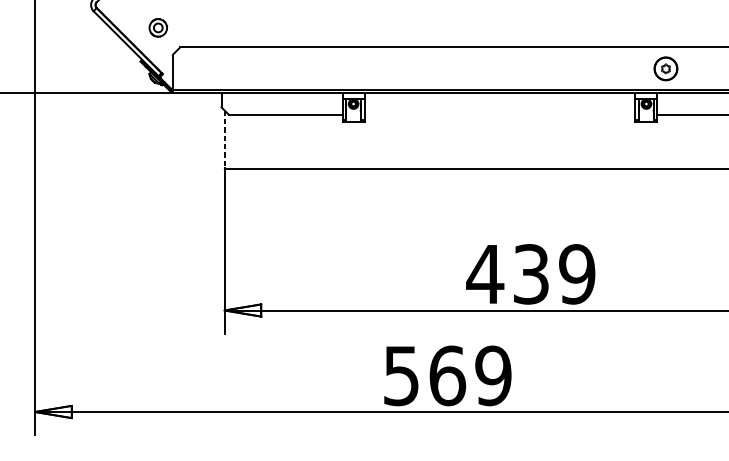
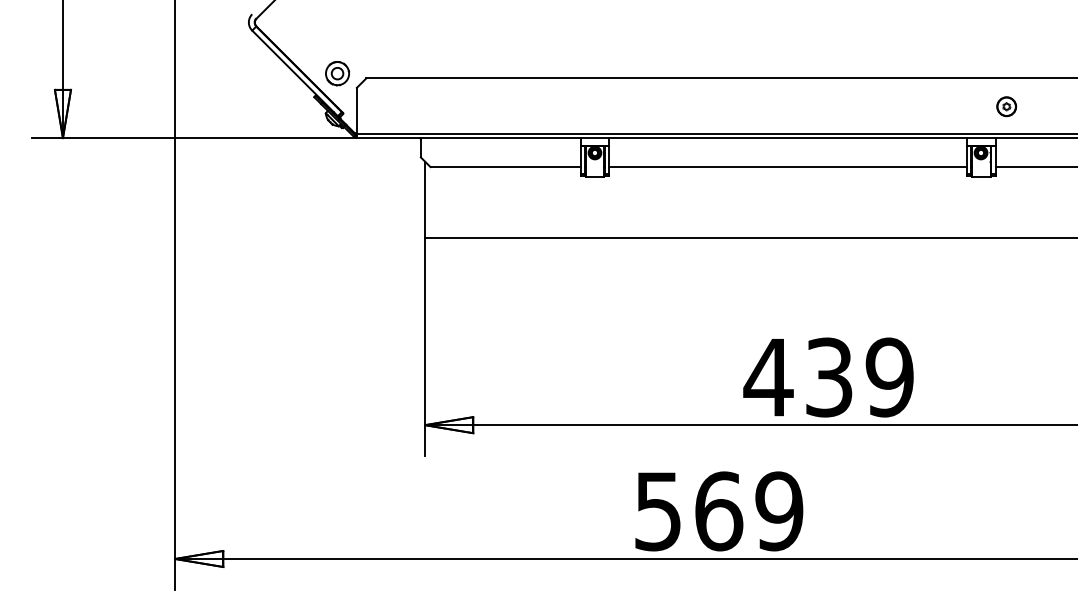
part: (158, 27) -> (337, 73), moved
part: (665, 68) -> (1006, 106), size x0.62
line: (499, 115) -> (787, 167), added
line: (225, 139) -> (425, 199), dashed -> solid

